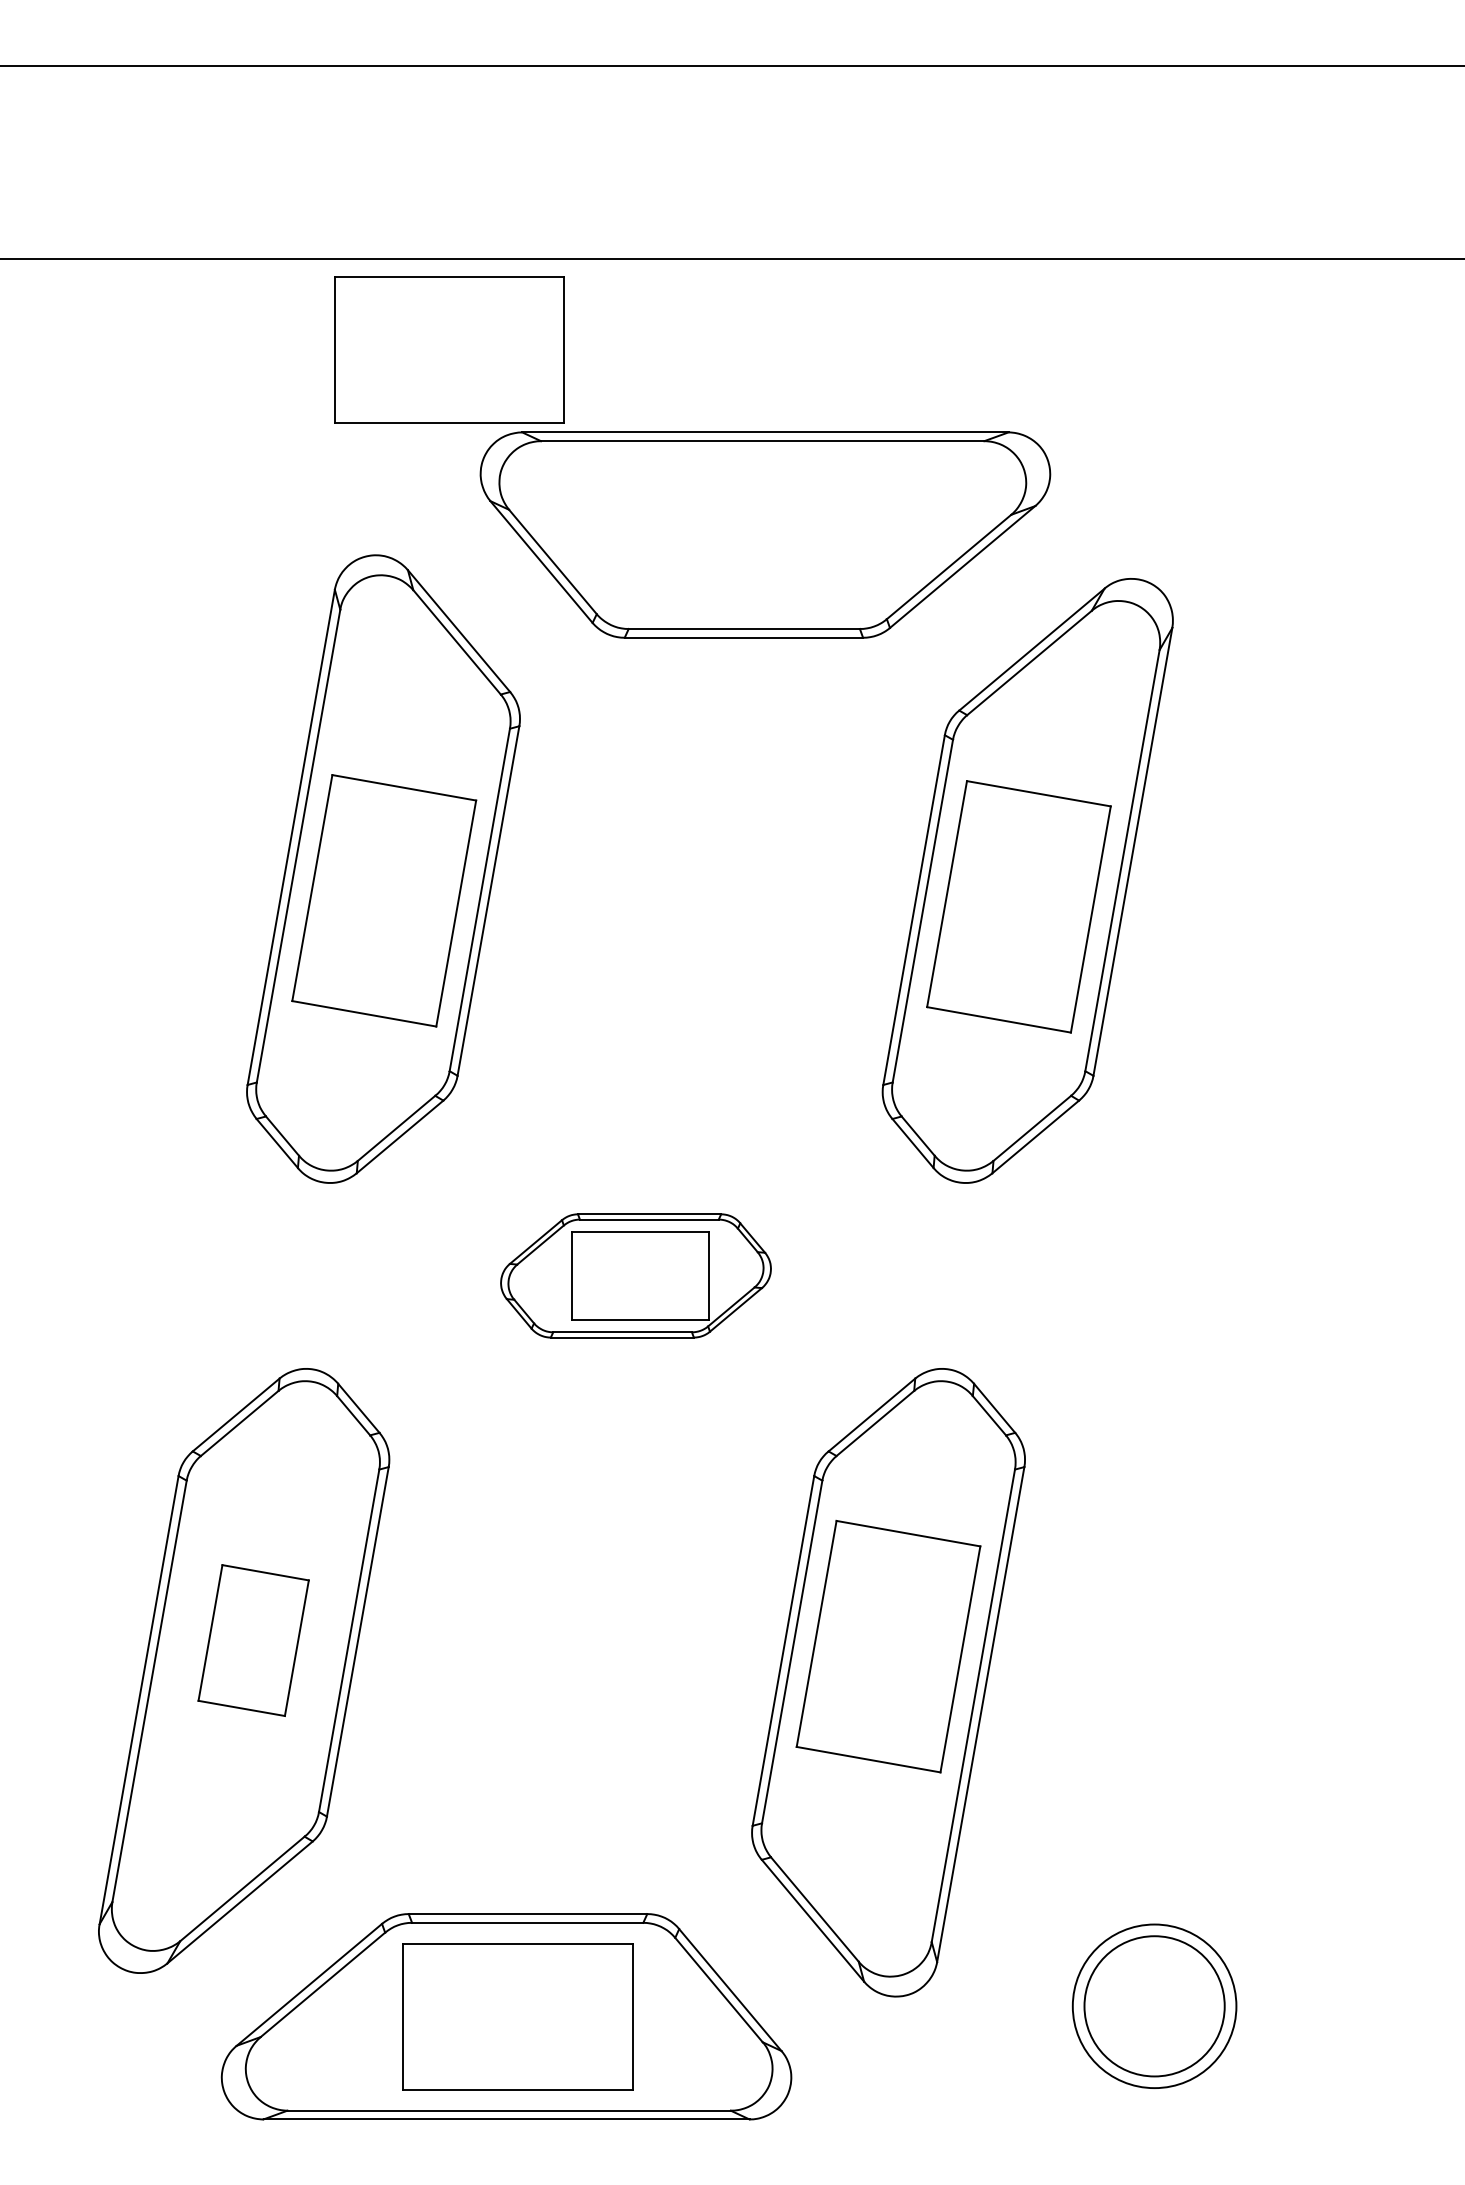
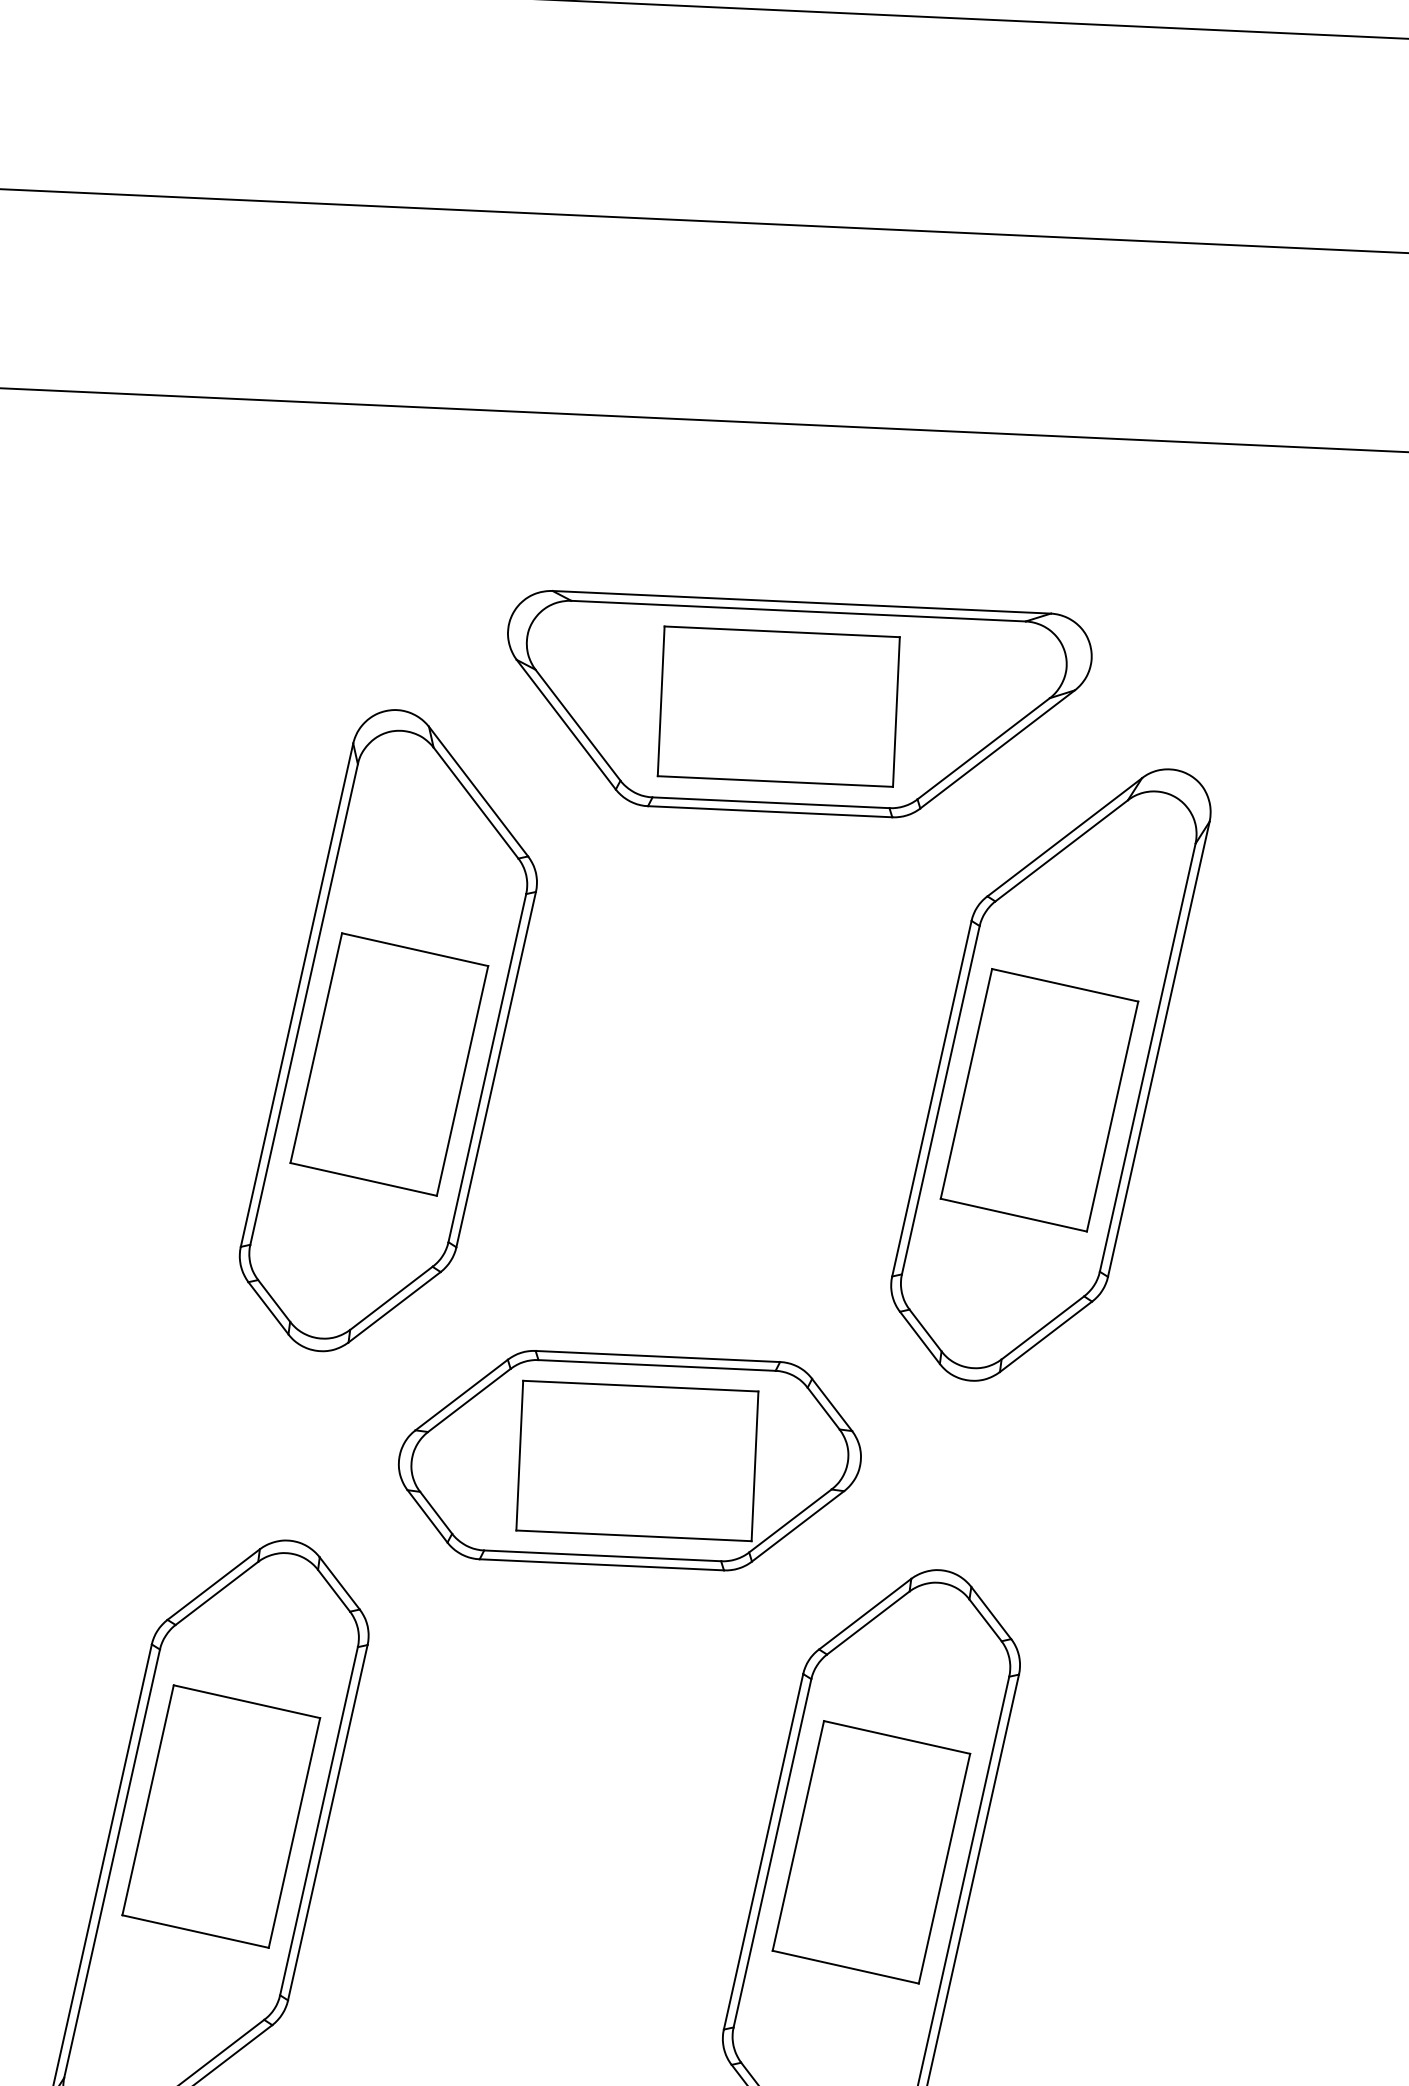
part: (449, 349) -> (778, 706), moved
part: (635, 1275) -> (629, 1460), size x1.67
part: (253, 1640) -> (220, 1816), size x1.67

